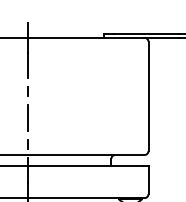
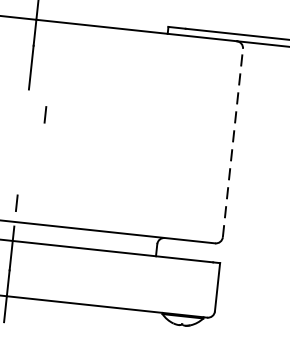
line: (27, 91) -> (44, 114), moved
line: (148, 96) -> (232, 143), solid -> dashed
line: (28, 117) -> (22, 157), removed

